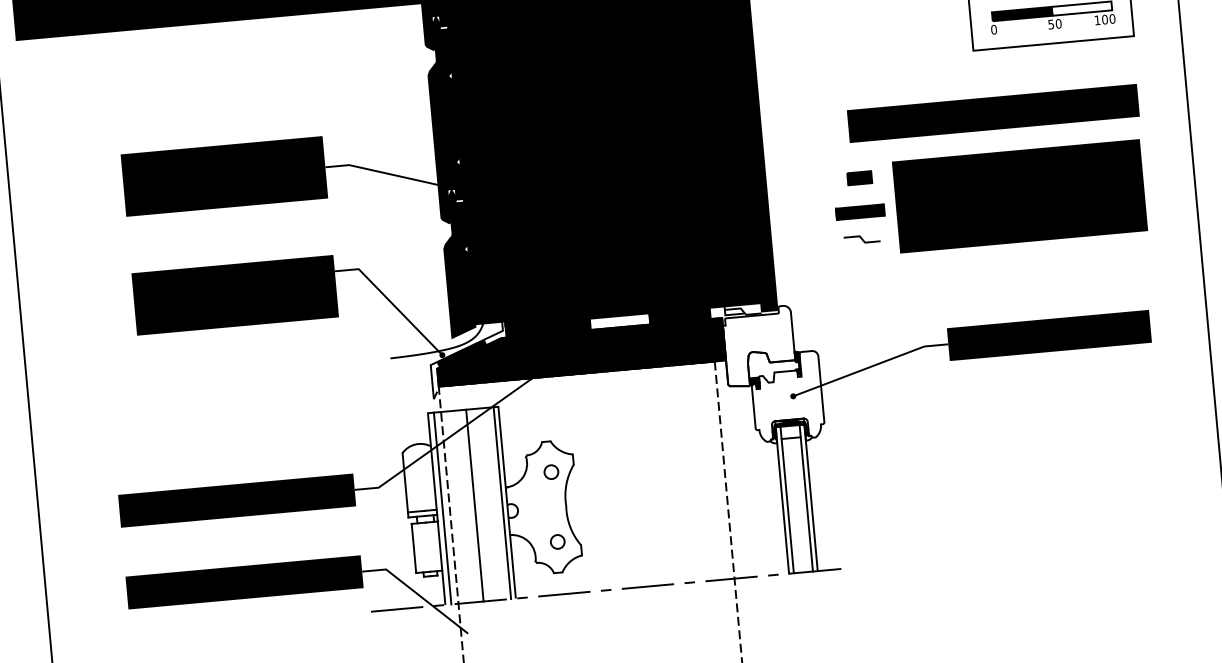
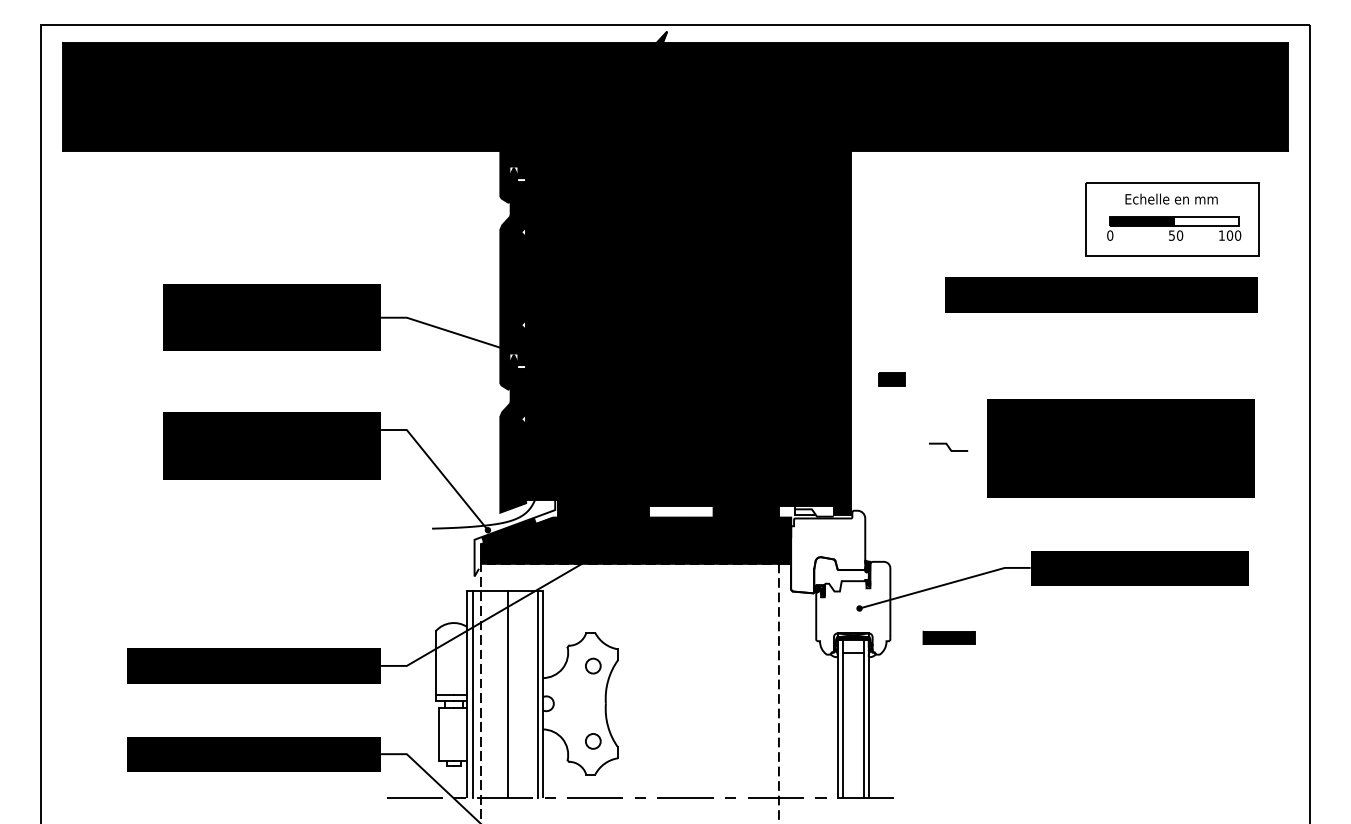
text: (993, 112) -> (1101, 294), moved
part: (859, 178) -> (891, 379), moved
text: (1019, 196) -> (1120, 448), moved
part: (859, 211) -> (948, 637), moved

